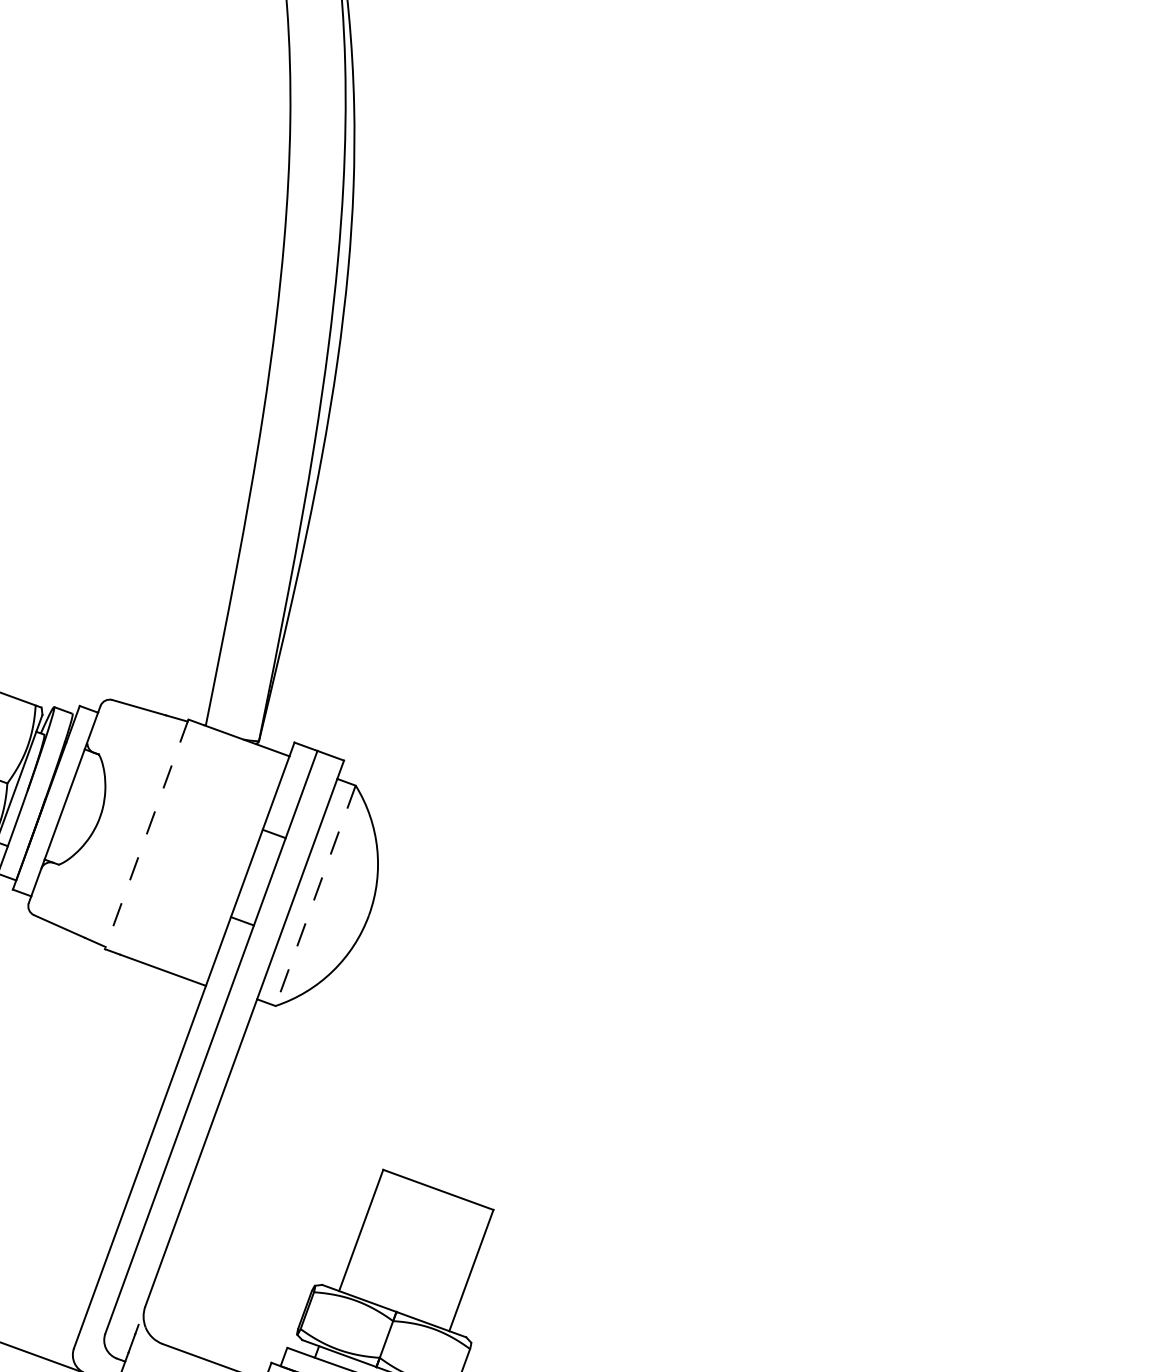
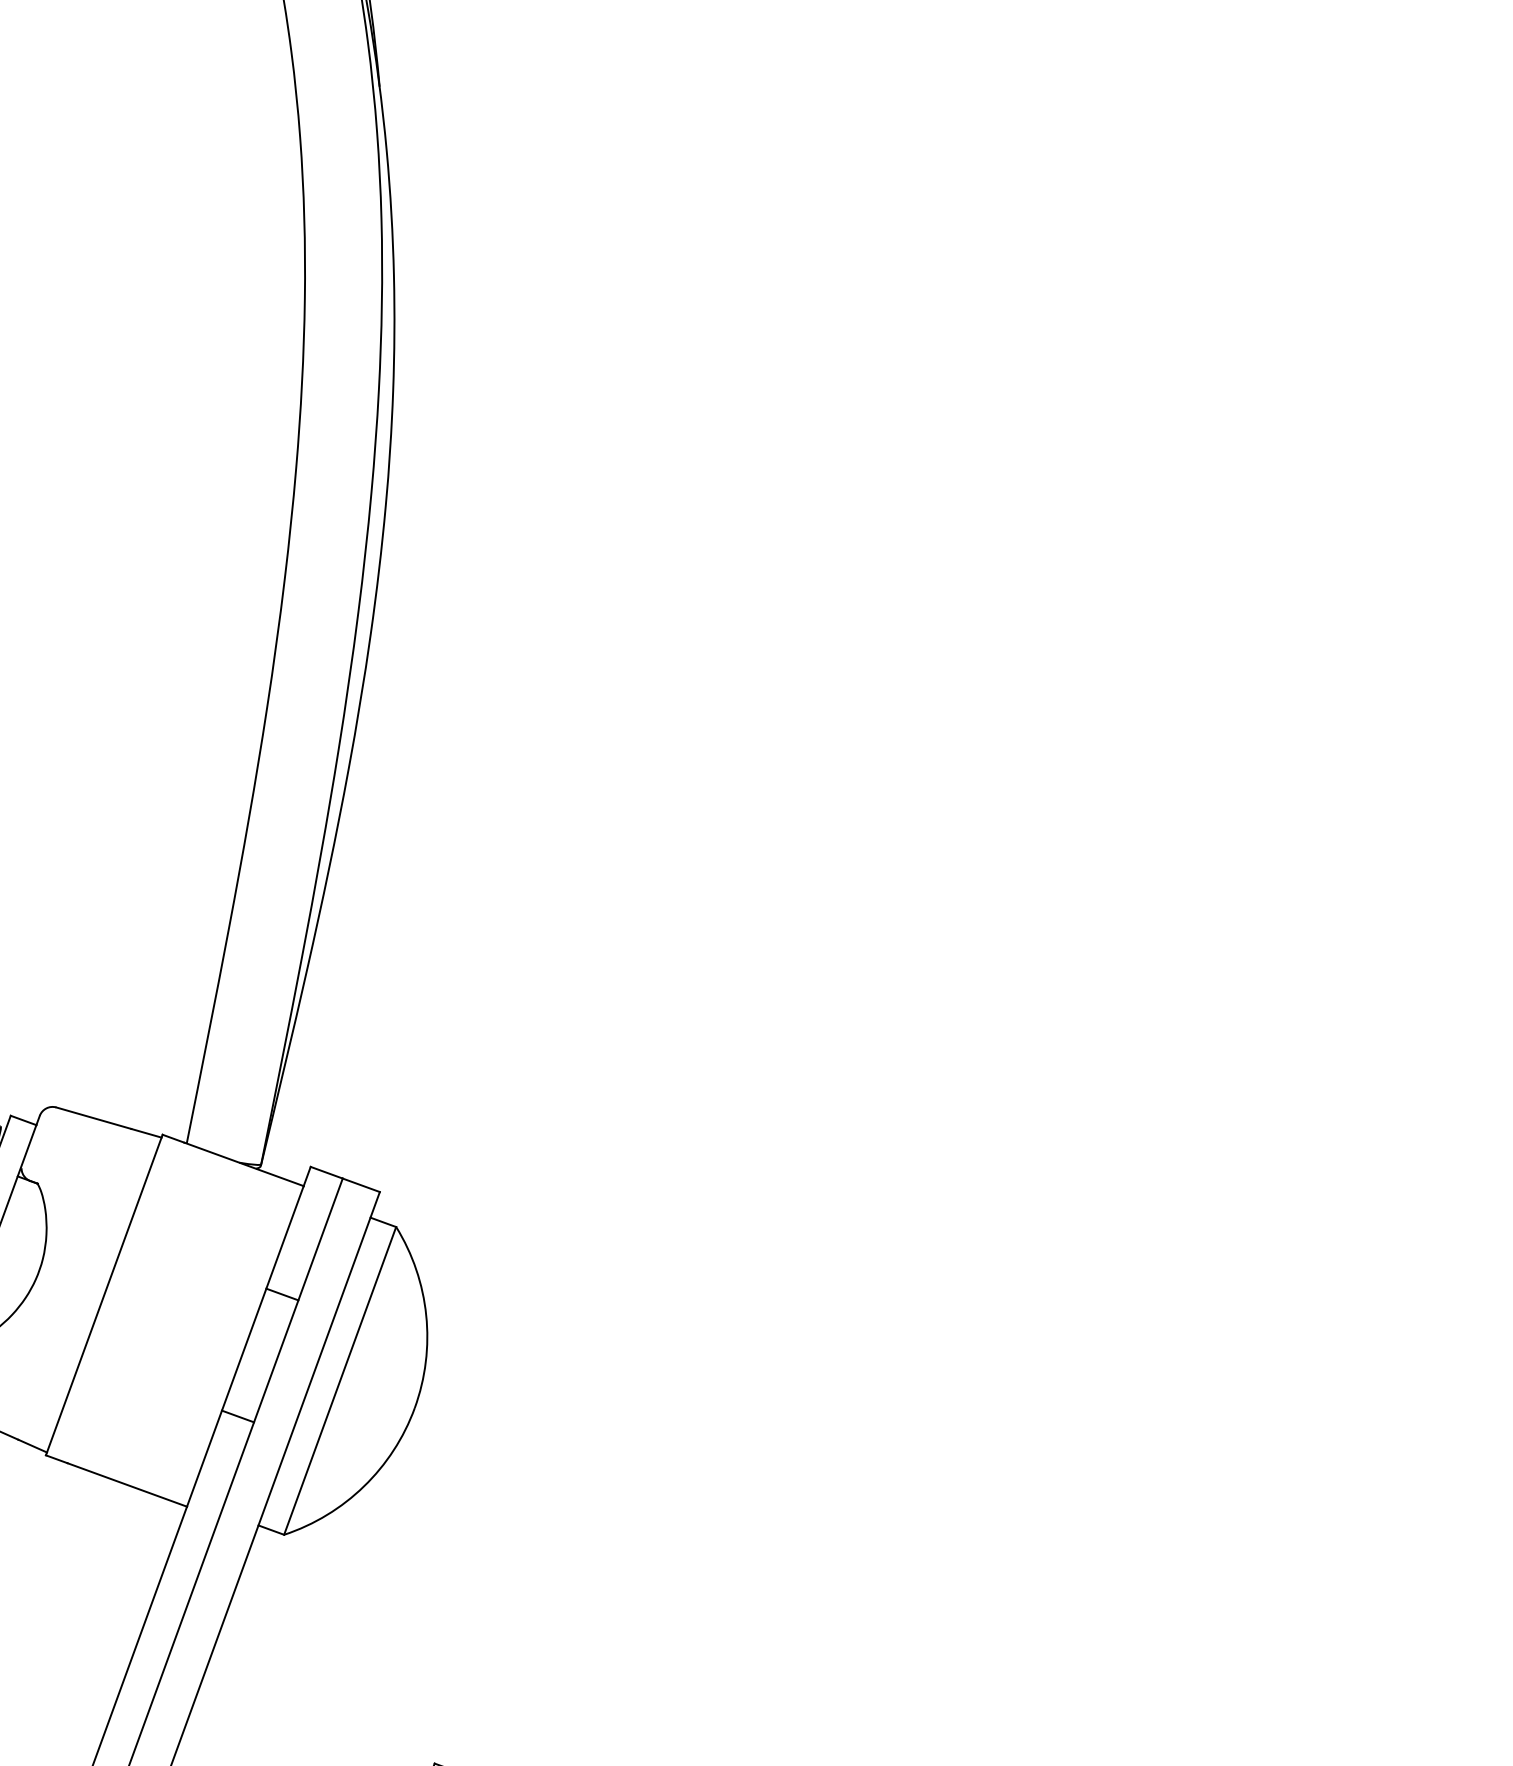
line: (146, 834) -> (103, 1295), dashed -> solid
line: (315, 896) -> (340, 1381), dashed -> solid

